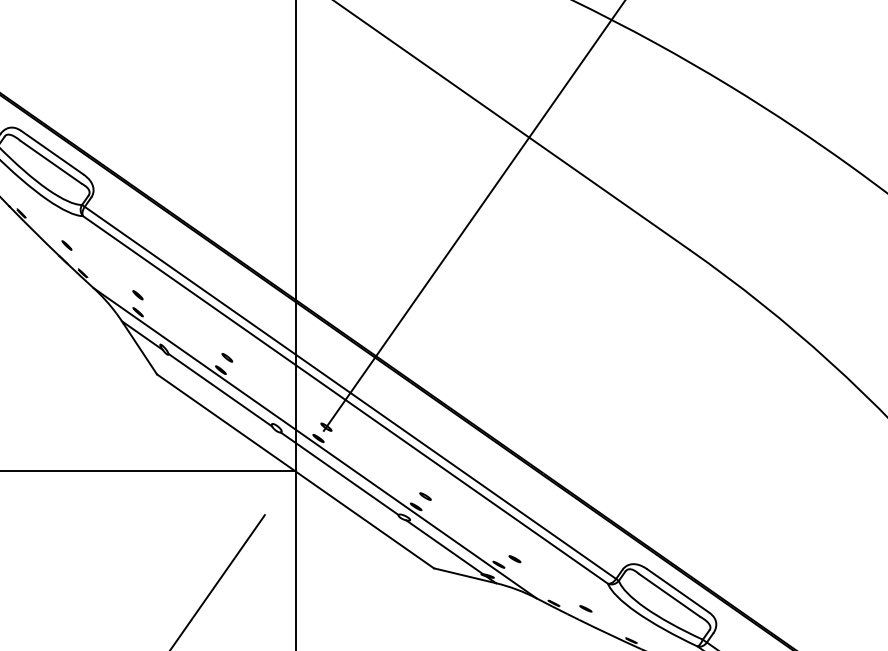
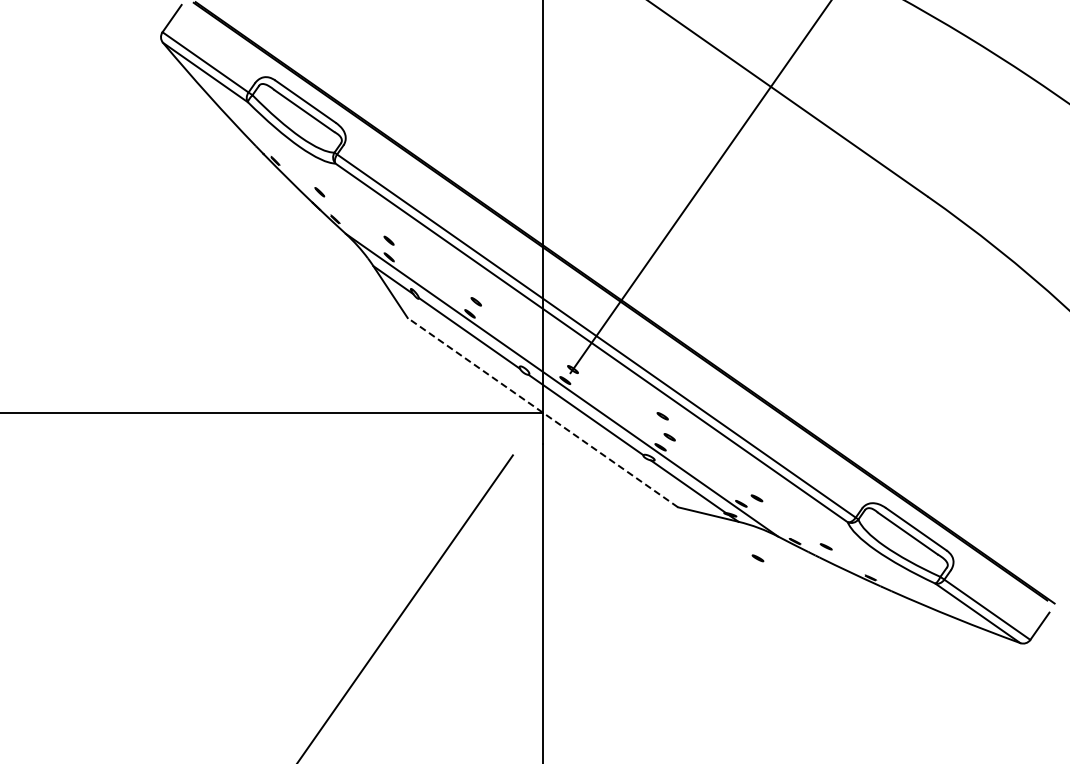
line: (295, 471) -> (542, 412), solid -> dashed
part: (418, 475) -> (662, 416), added
part: (515, 620) -> (757, 558), added

